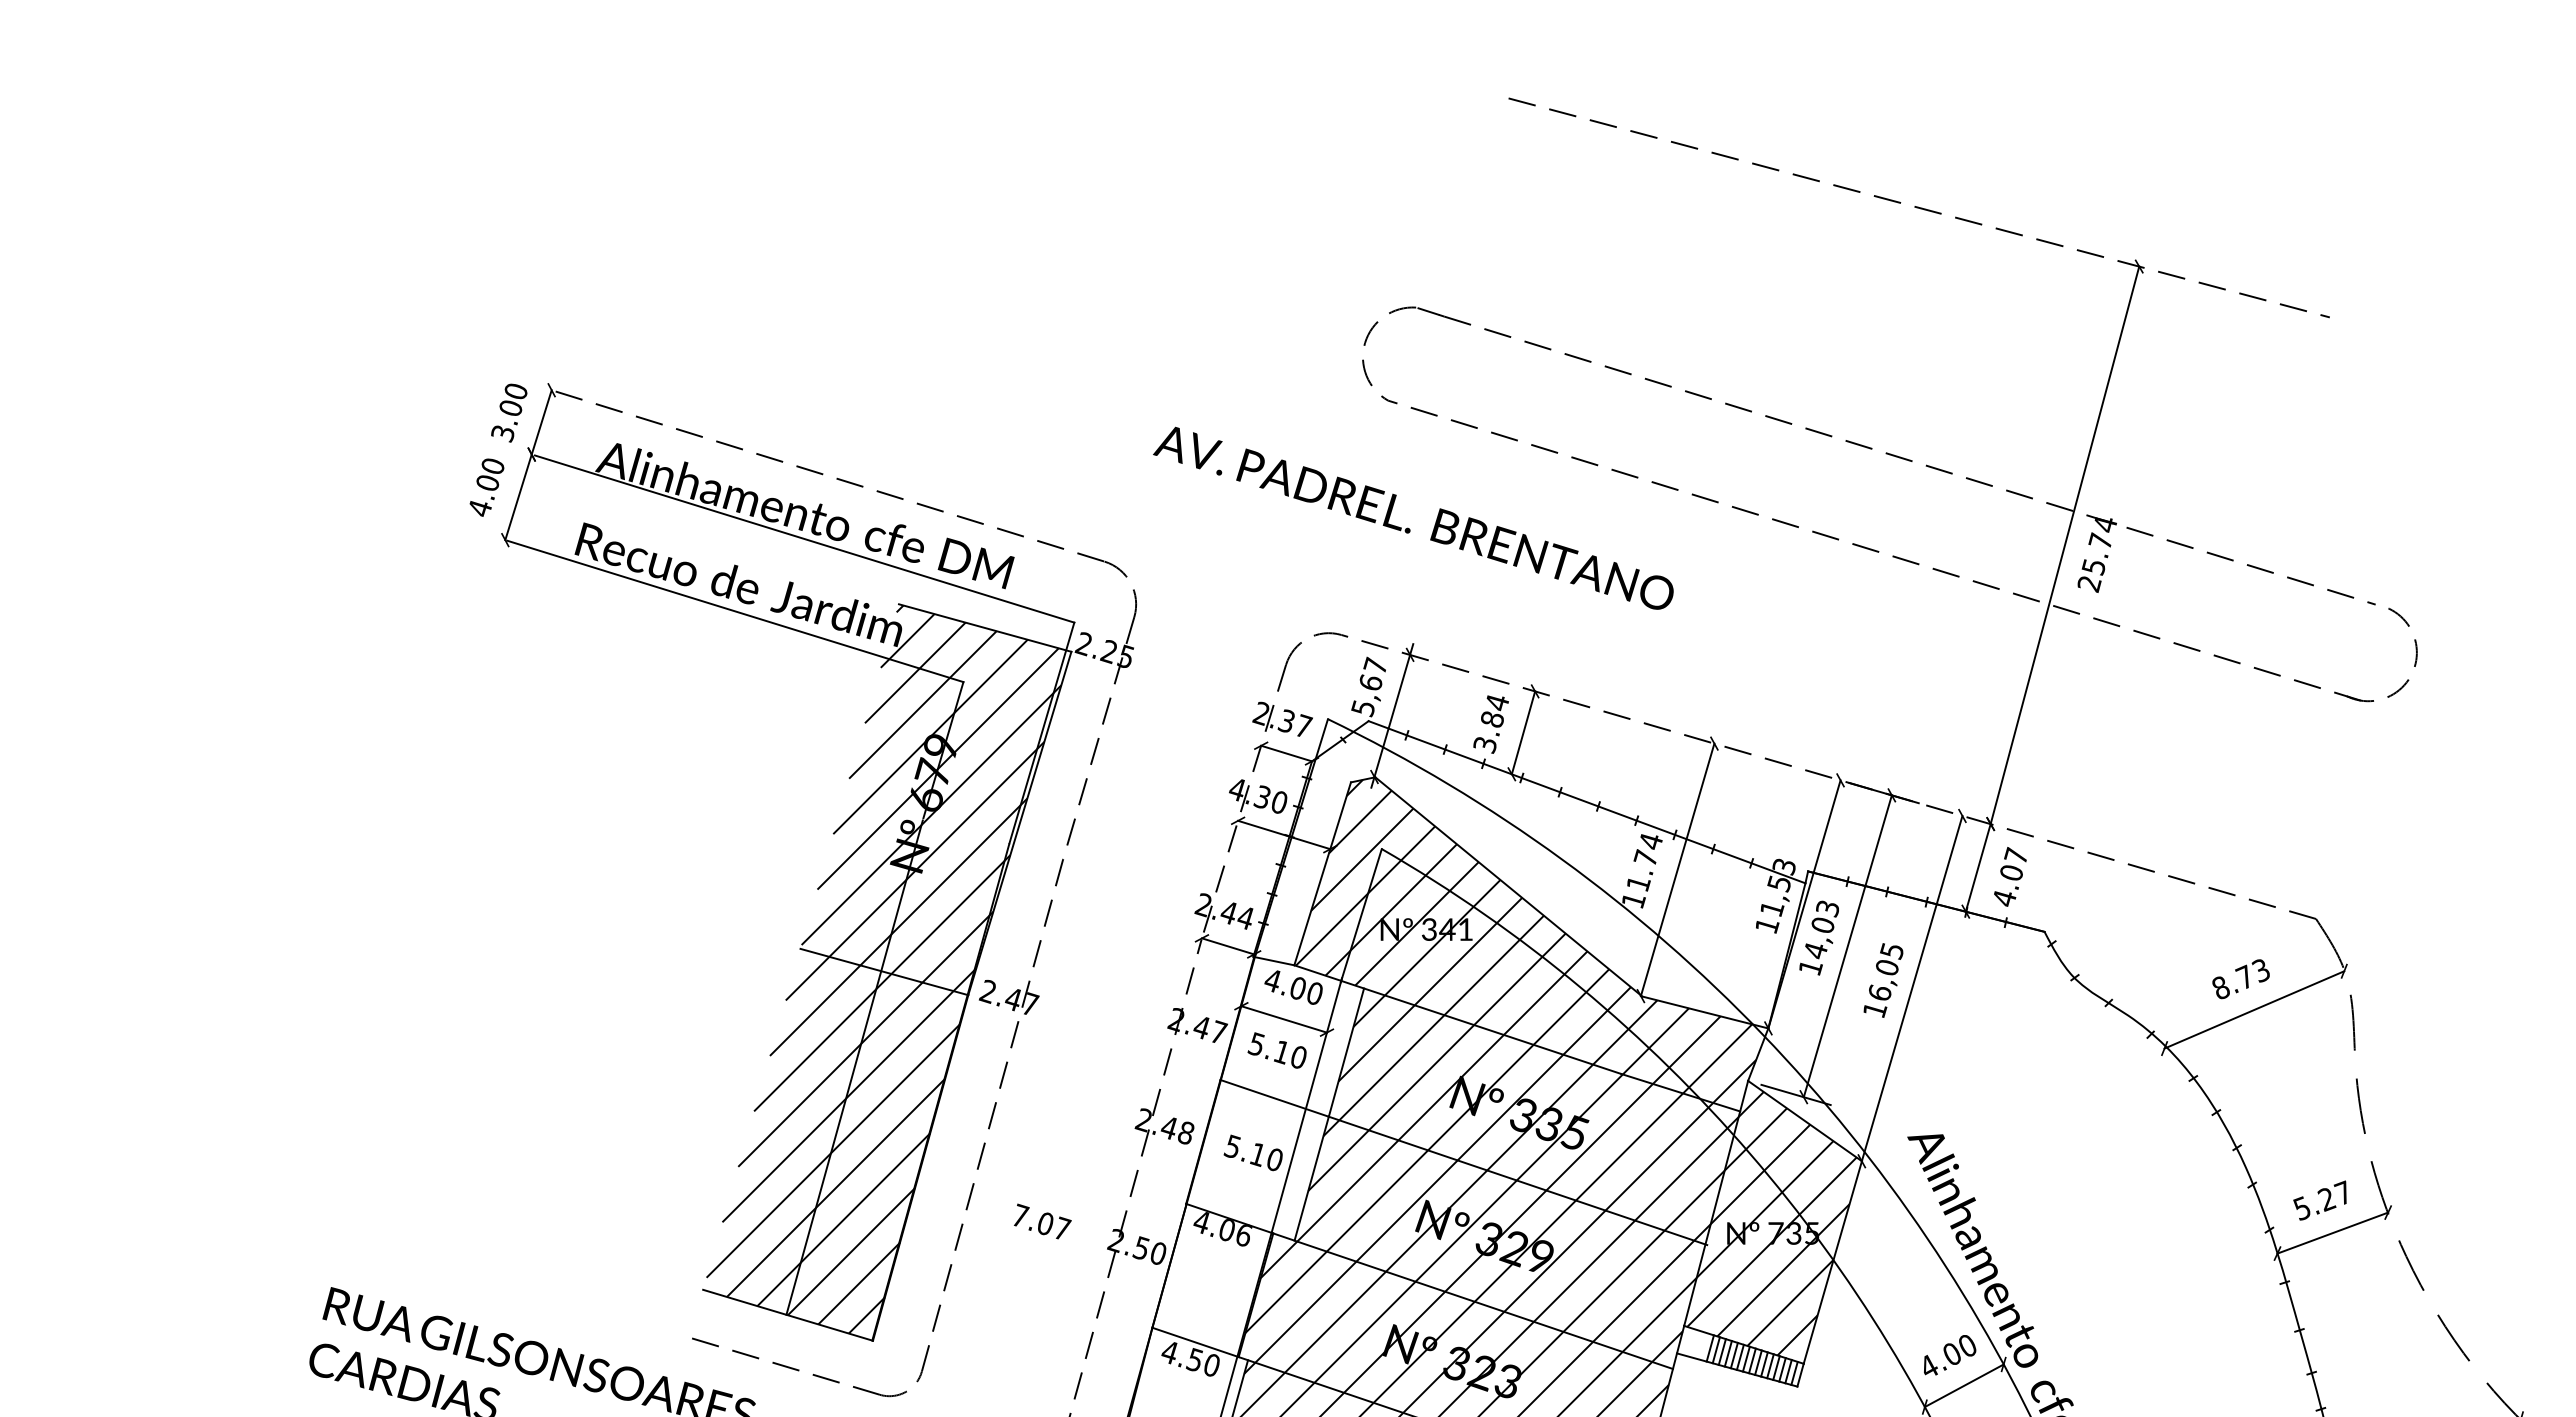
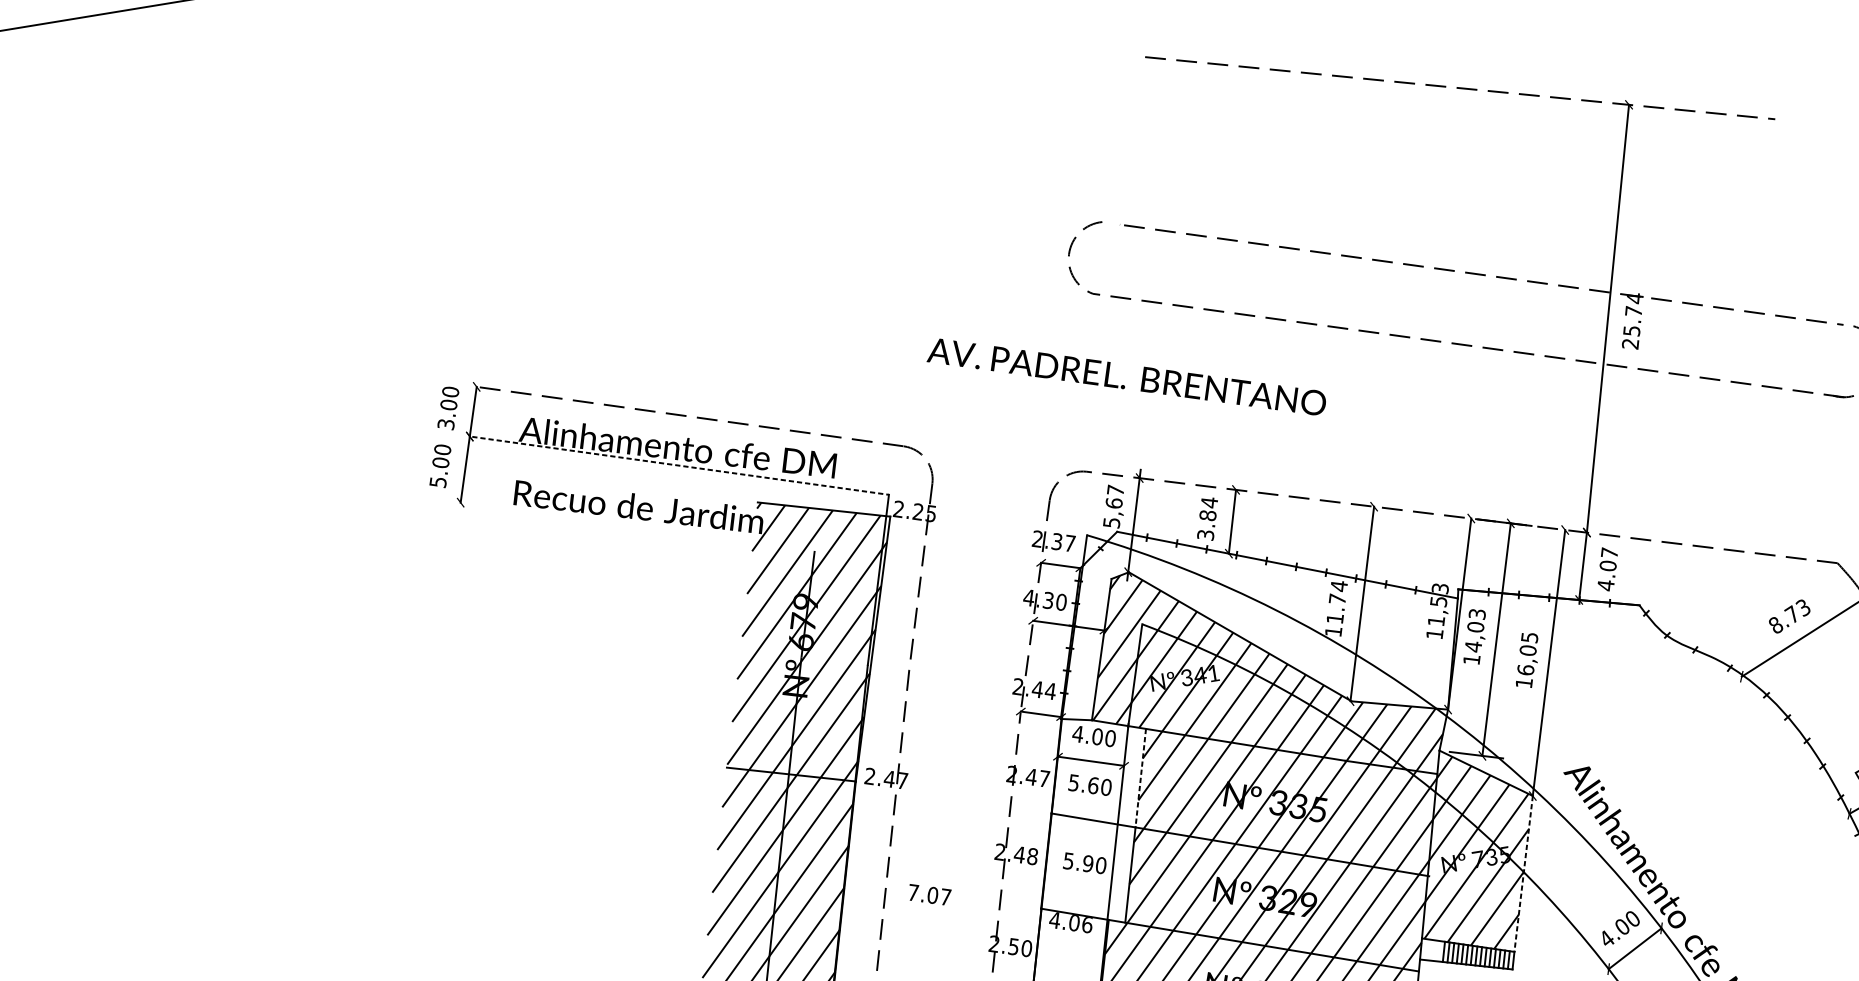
line: (1430, 311) -> (1113, 223), removed
text: (479, 508) -> (437, 482), 4.00 -> 5.00
line: (805, 539) -> (681, 466), solid -> dashed
line: (735, 611) -> (638, 527), removed
text: (1282, 1052) -> (1093, 785), 5.10 -> 5.60
line: (1346, 1052) -> (1140, 778), solid -> dashed
text: (1257, 1154) -> (1087, 863), 5.10 -> 5.90
text: (1042, 1221) -> (930, 894), moved
line: (1832, 1262) -> (1523, 873), solid -> dashed

